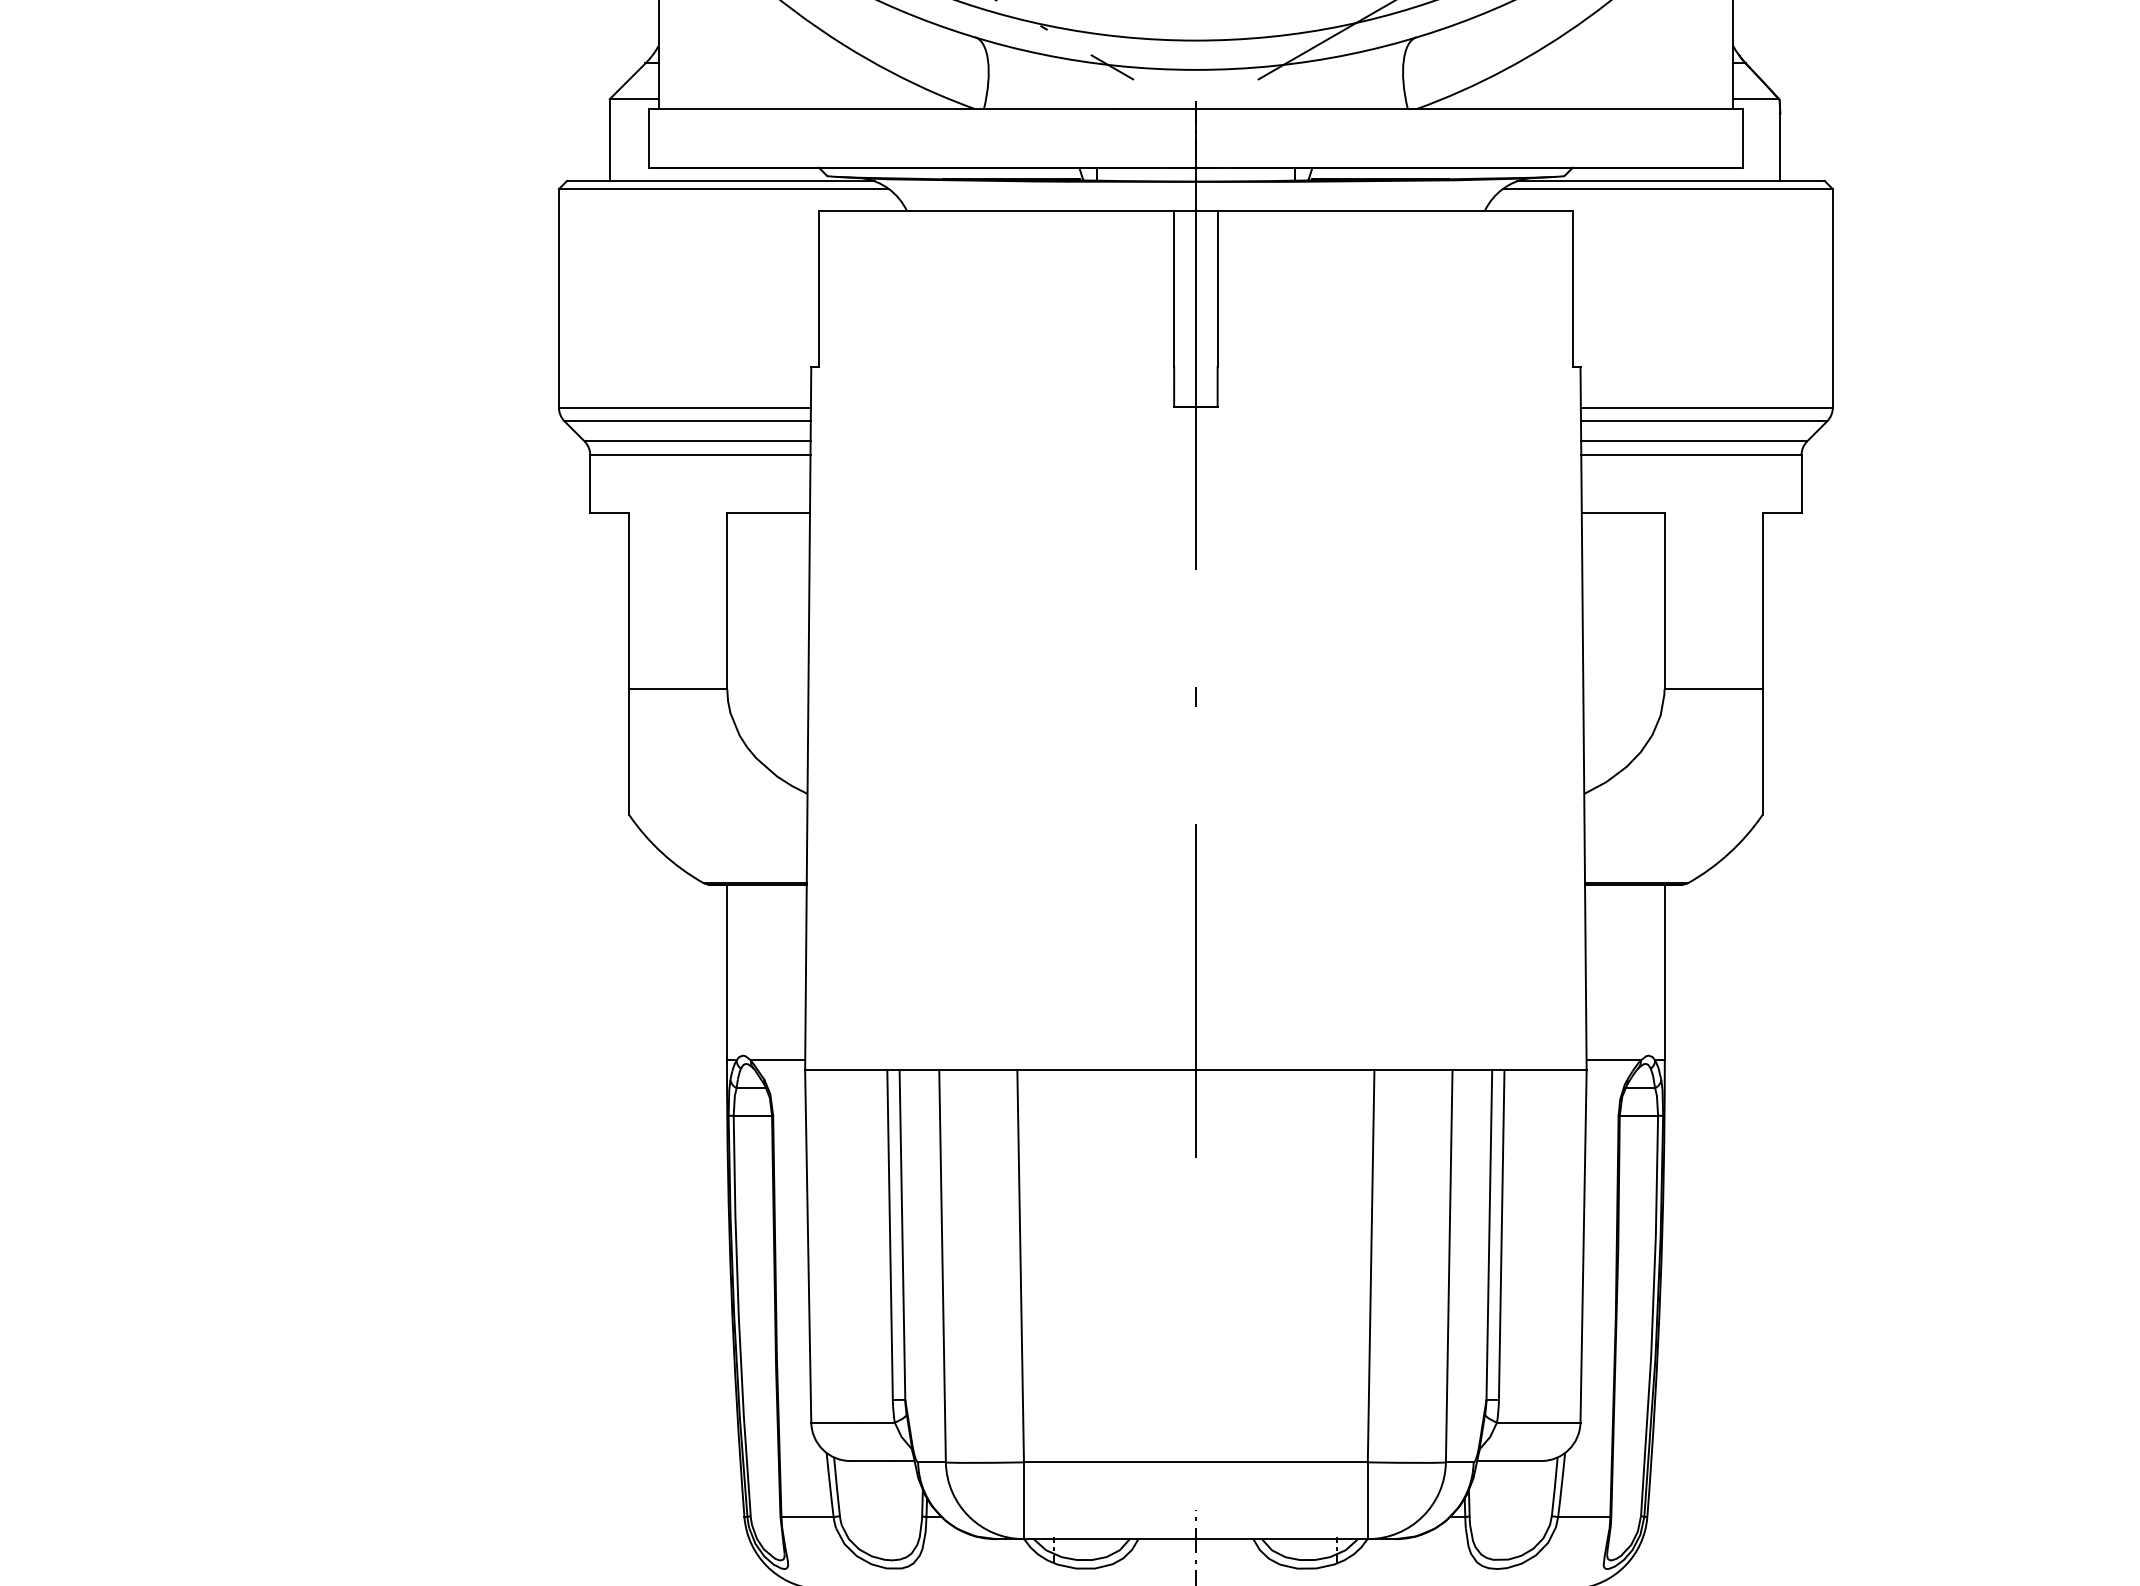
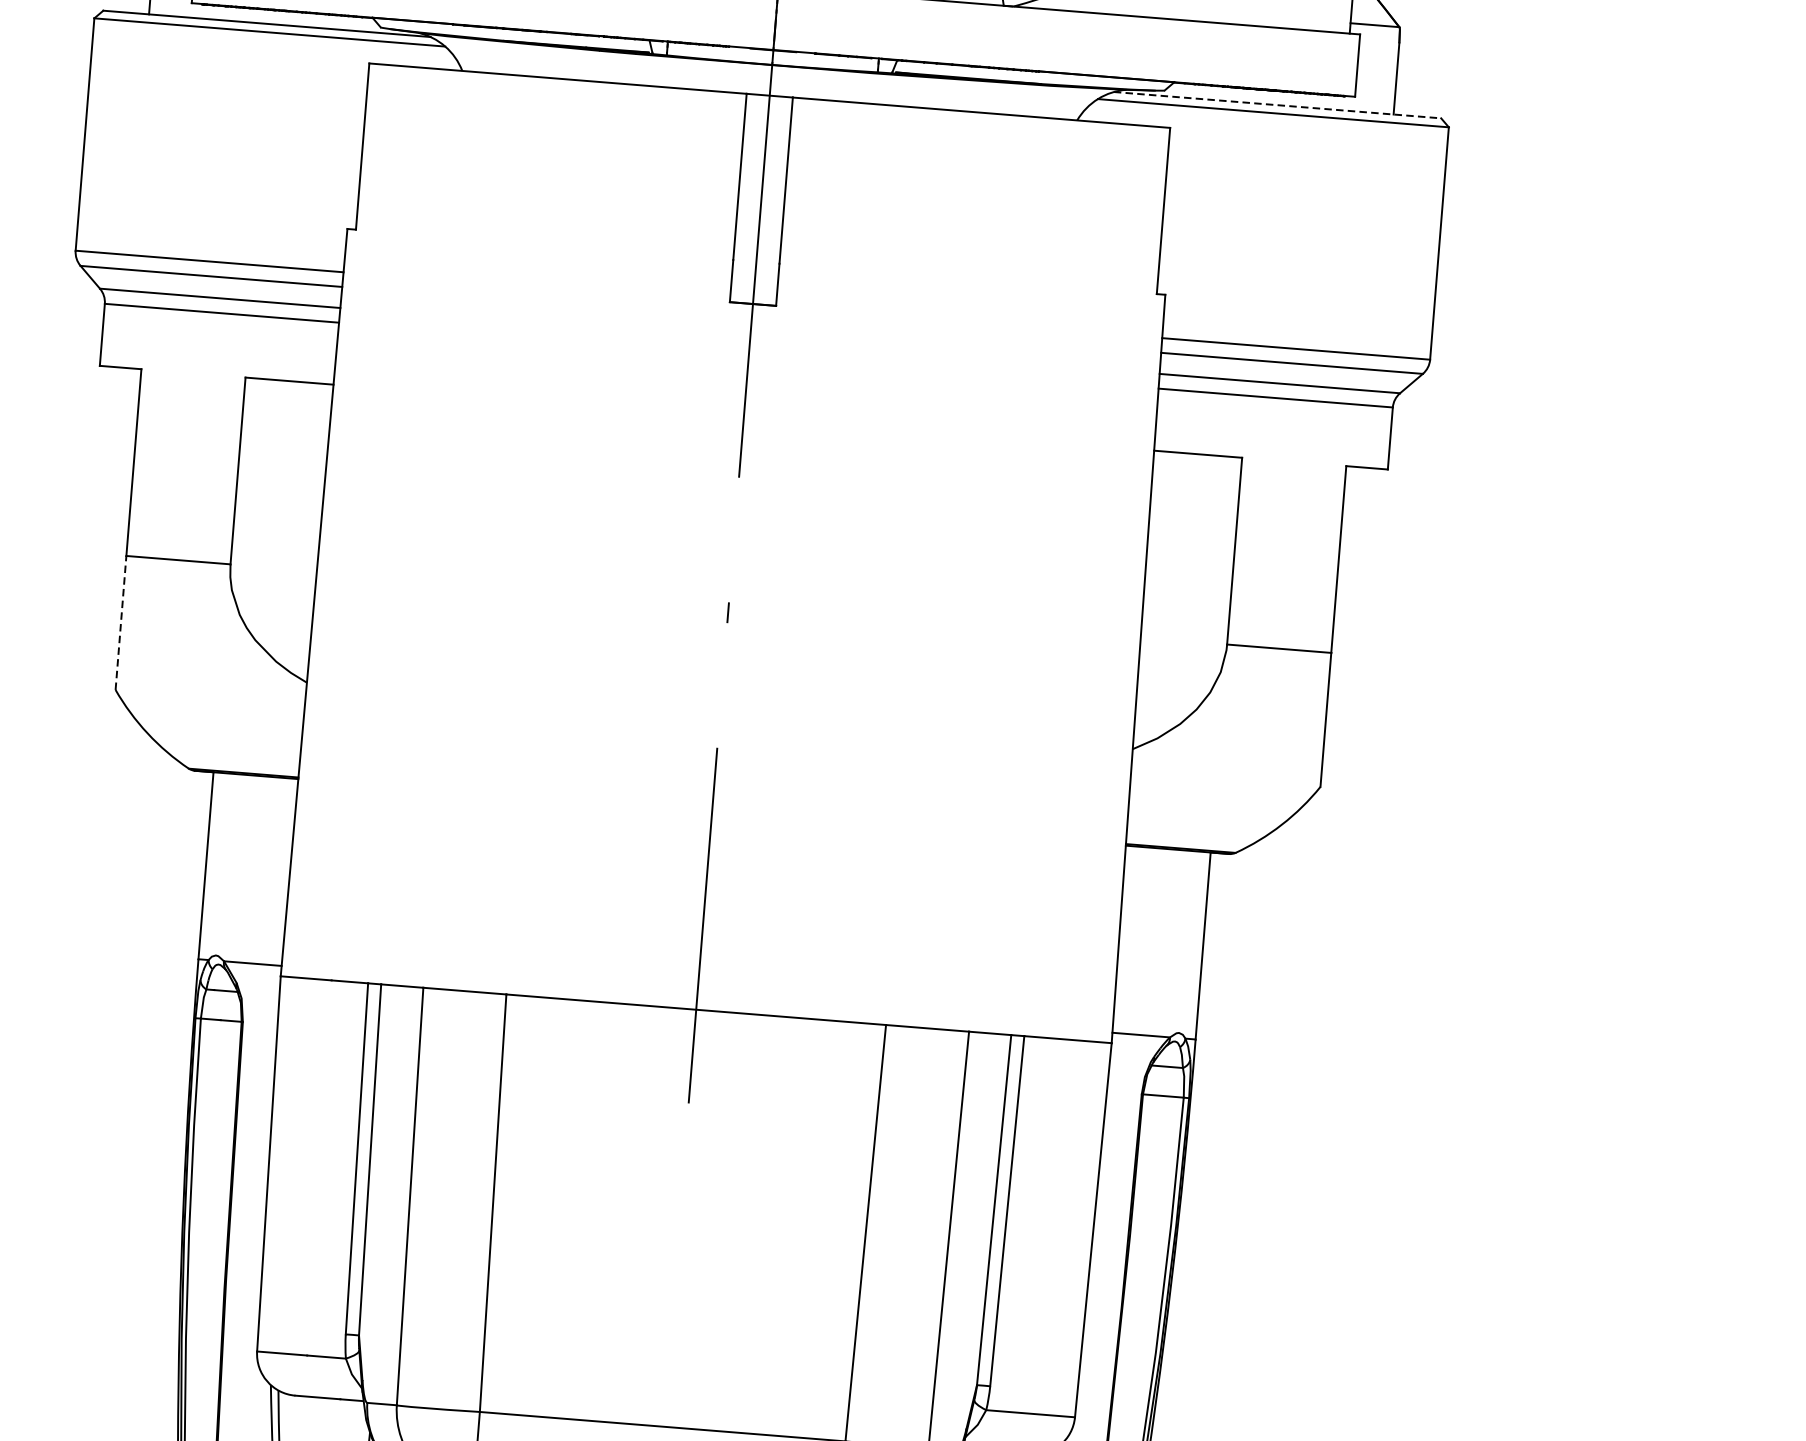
line: (1671, 181) -> (1277, 105), solid -> dashed
line: (629, 751) -> (121, 622), solid -> dashed

